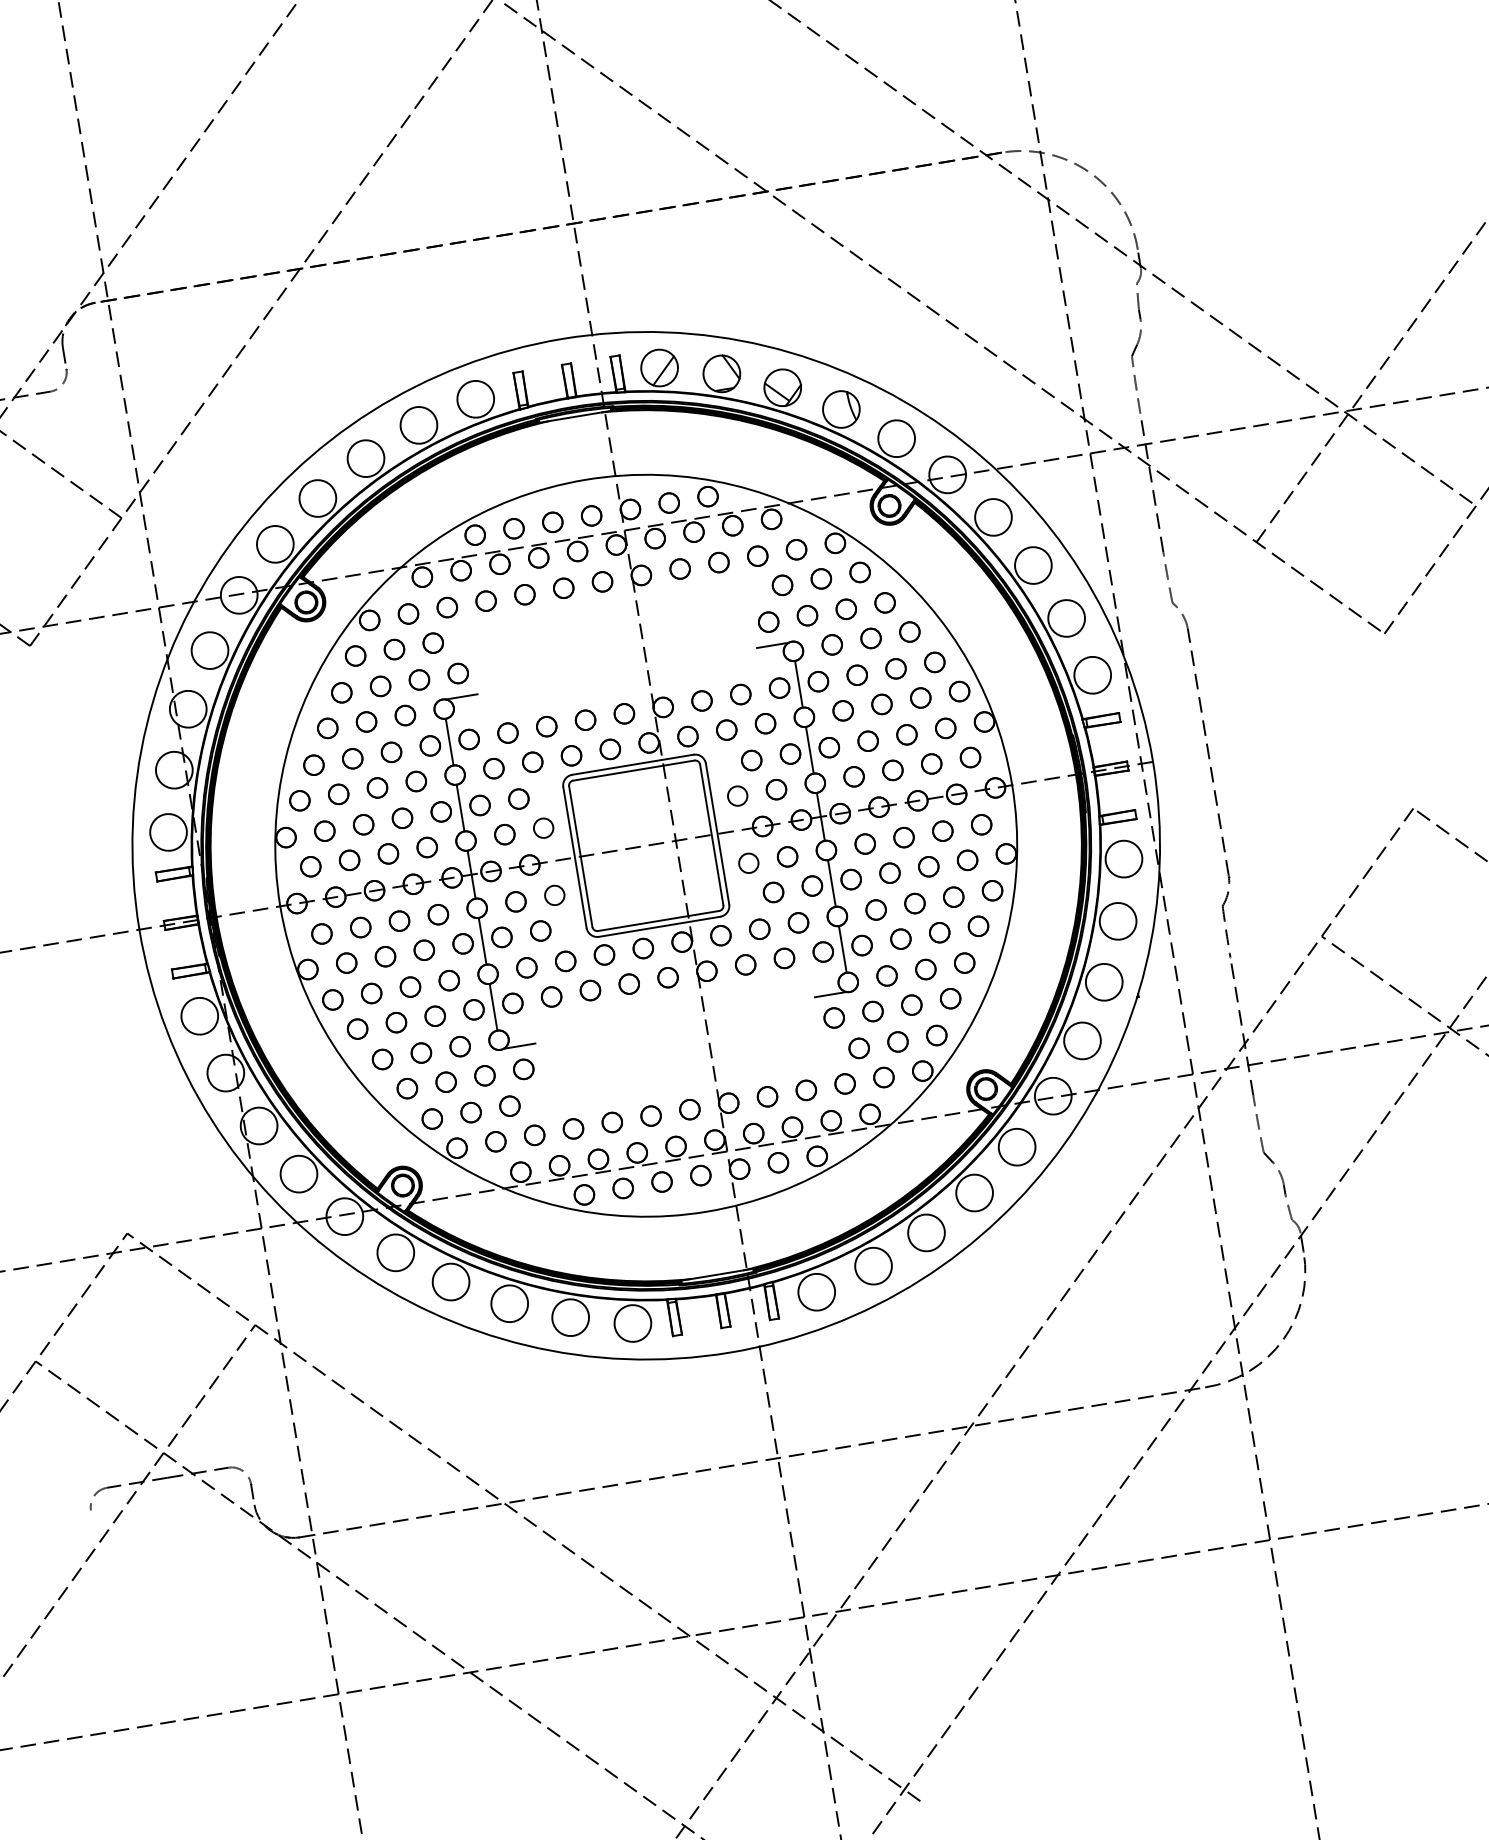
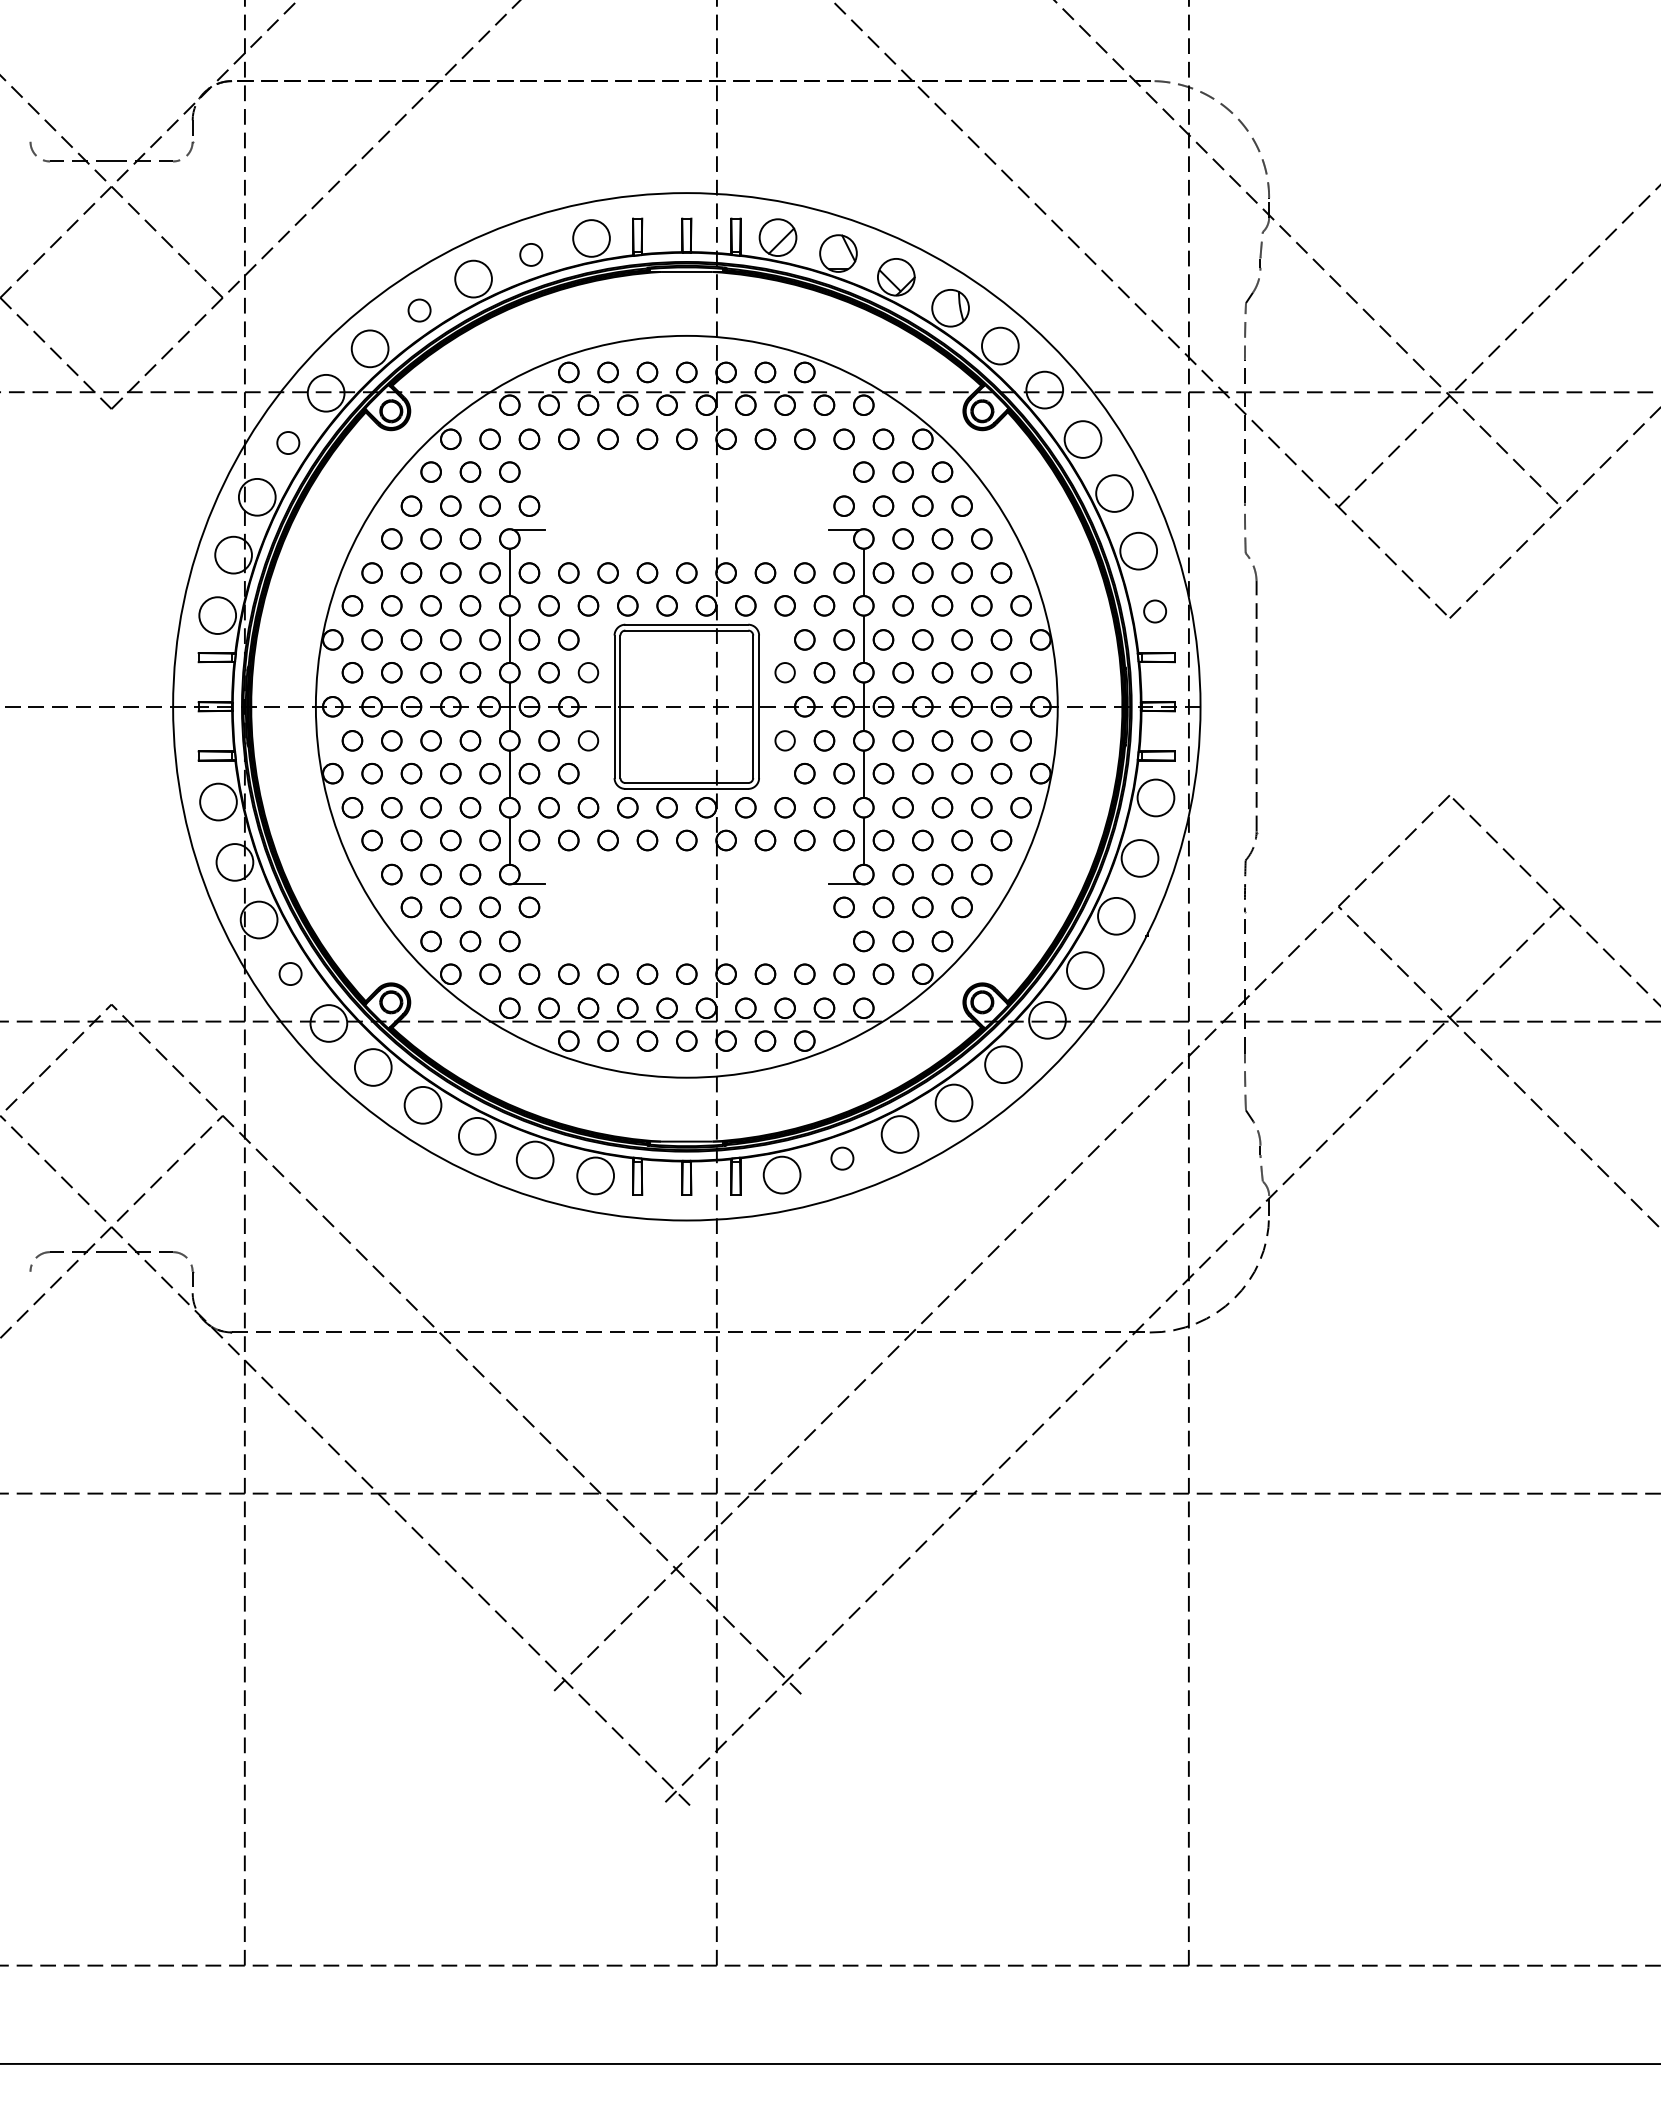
circle: (418, 425) -> (530, 254), size x0.6
circle: (317, 498) -> (419, 310), size x0.6
circle: (209, 650) -> (287, 442), size x0.6
circle: (1092, 675) -> (1154, 611), size x0.6
circle: (298, 1173) -> (290, 973), size x0.6
circle: (873, 1265) -> (842, 1158), size x0.6

